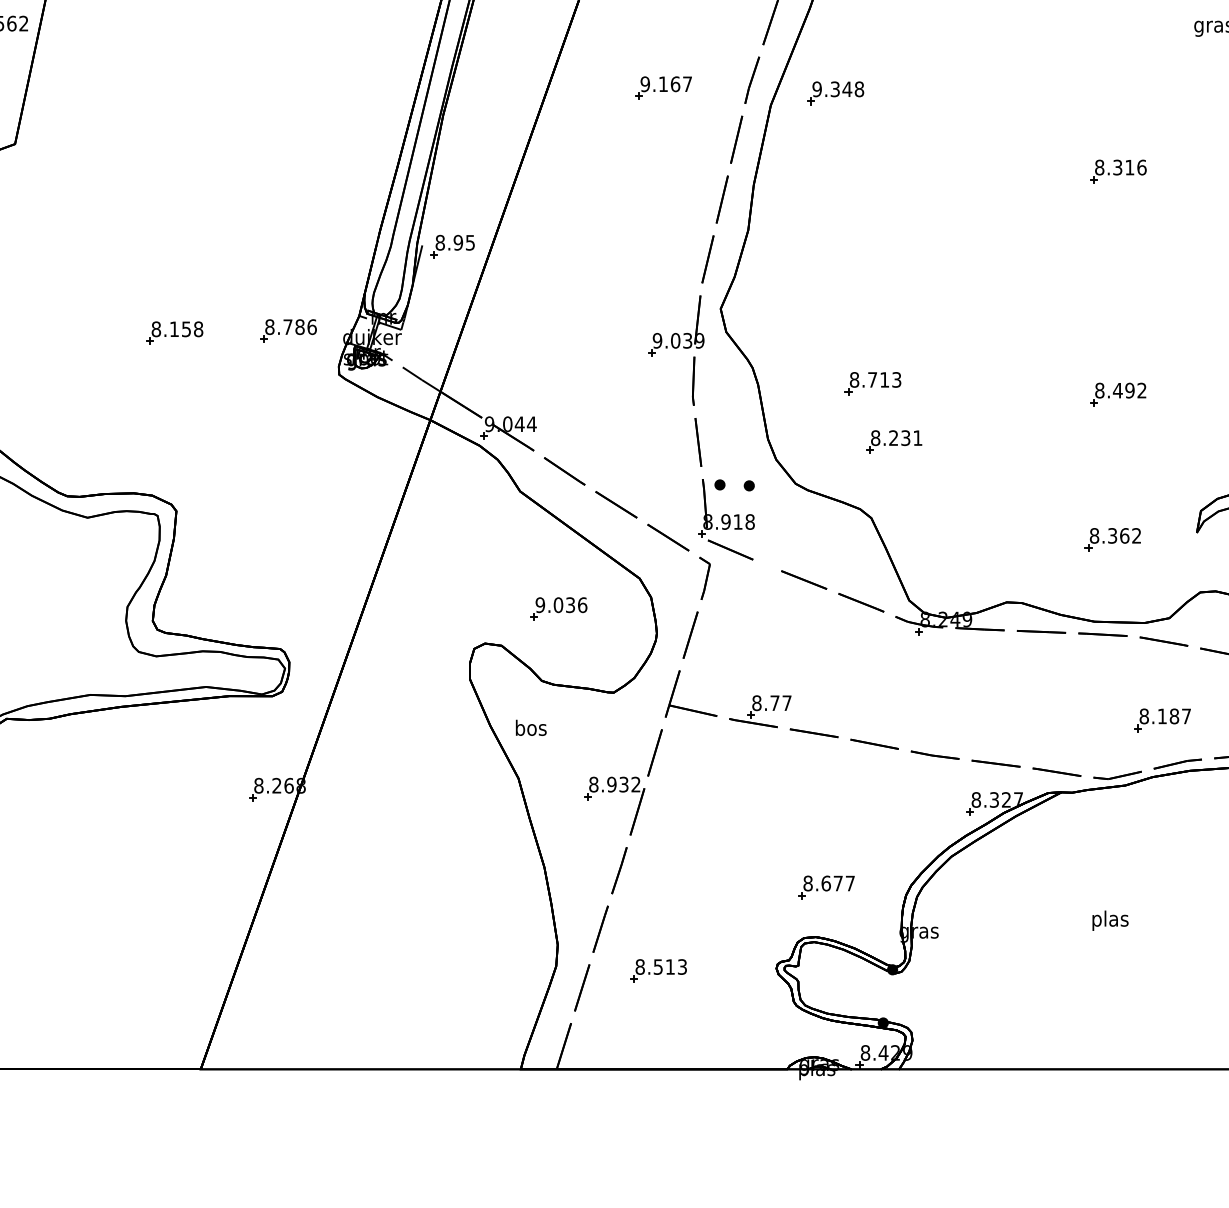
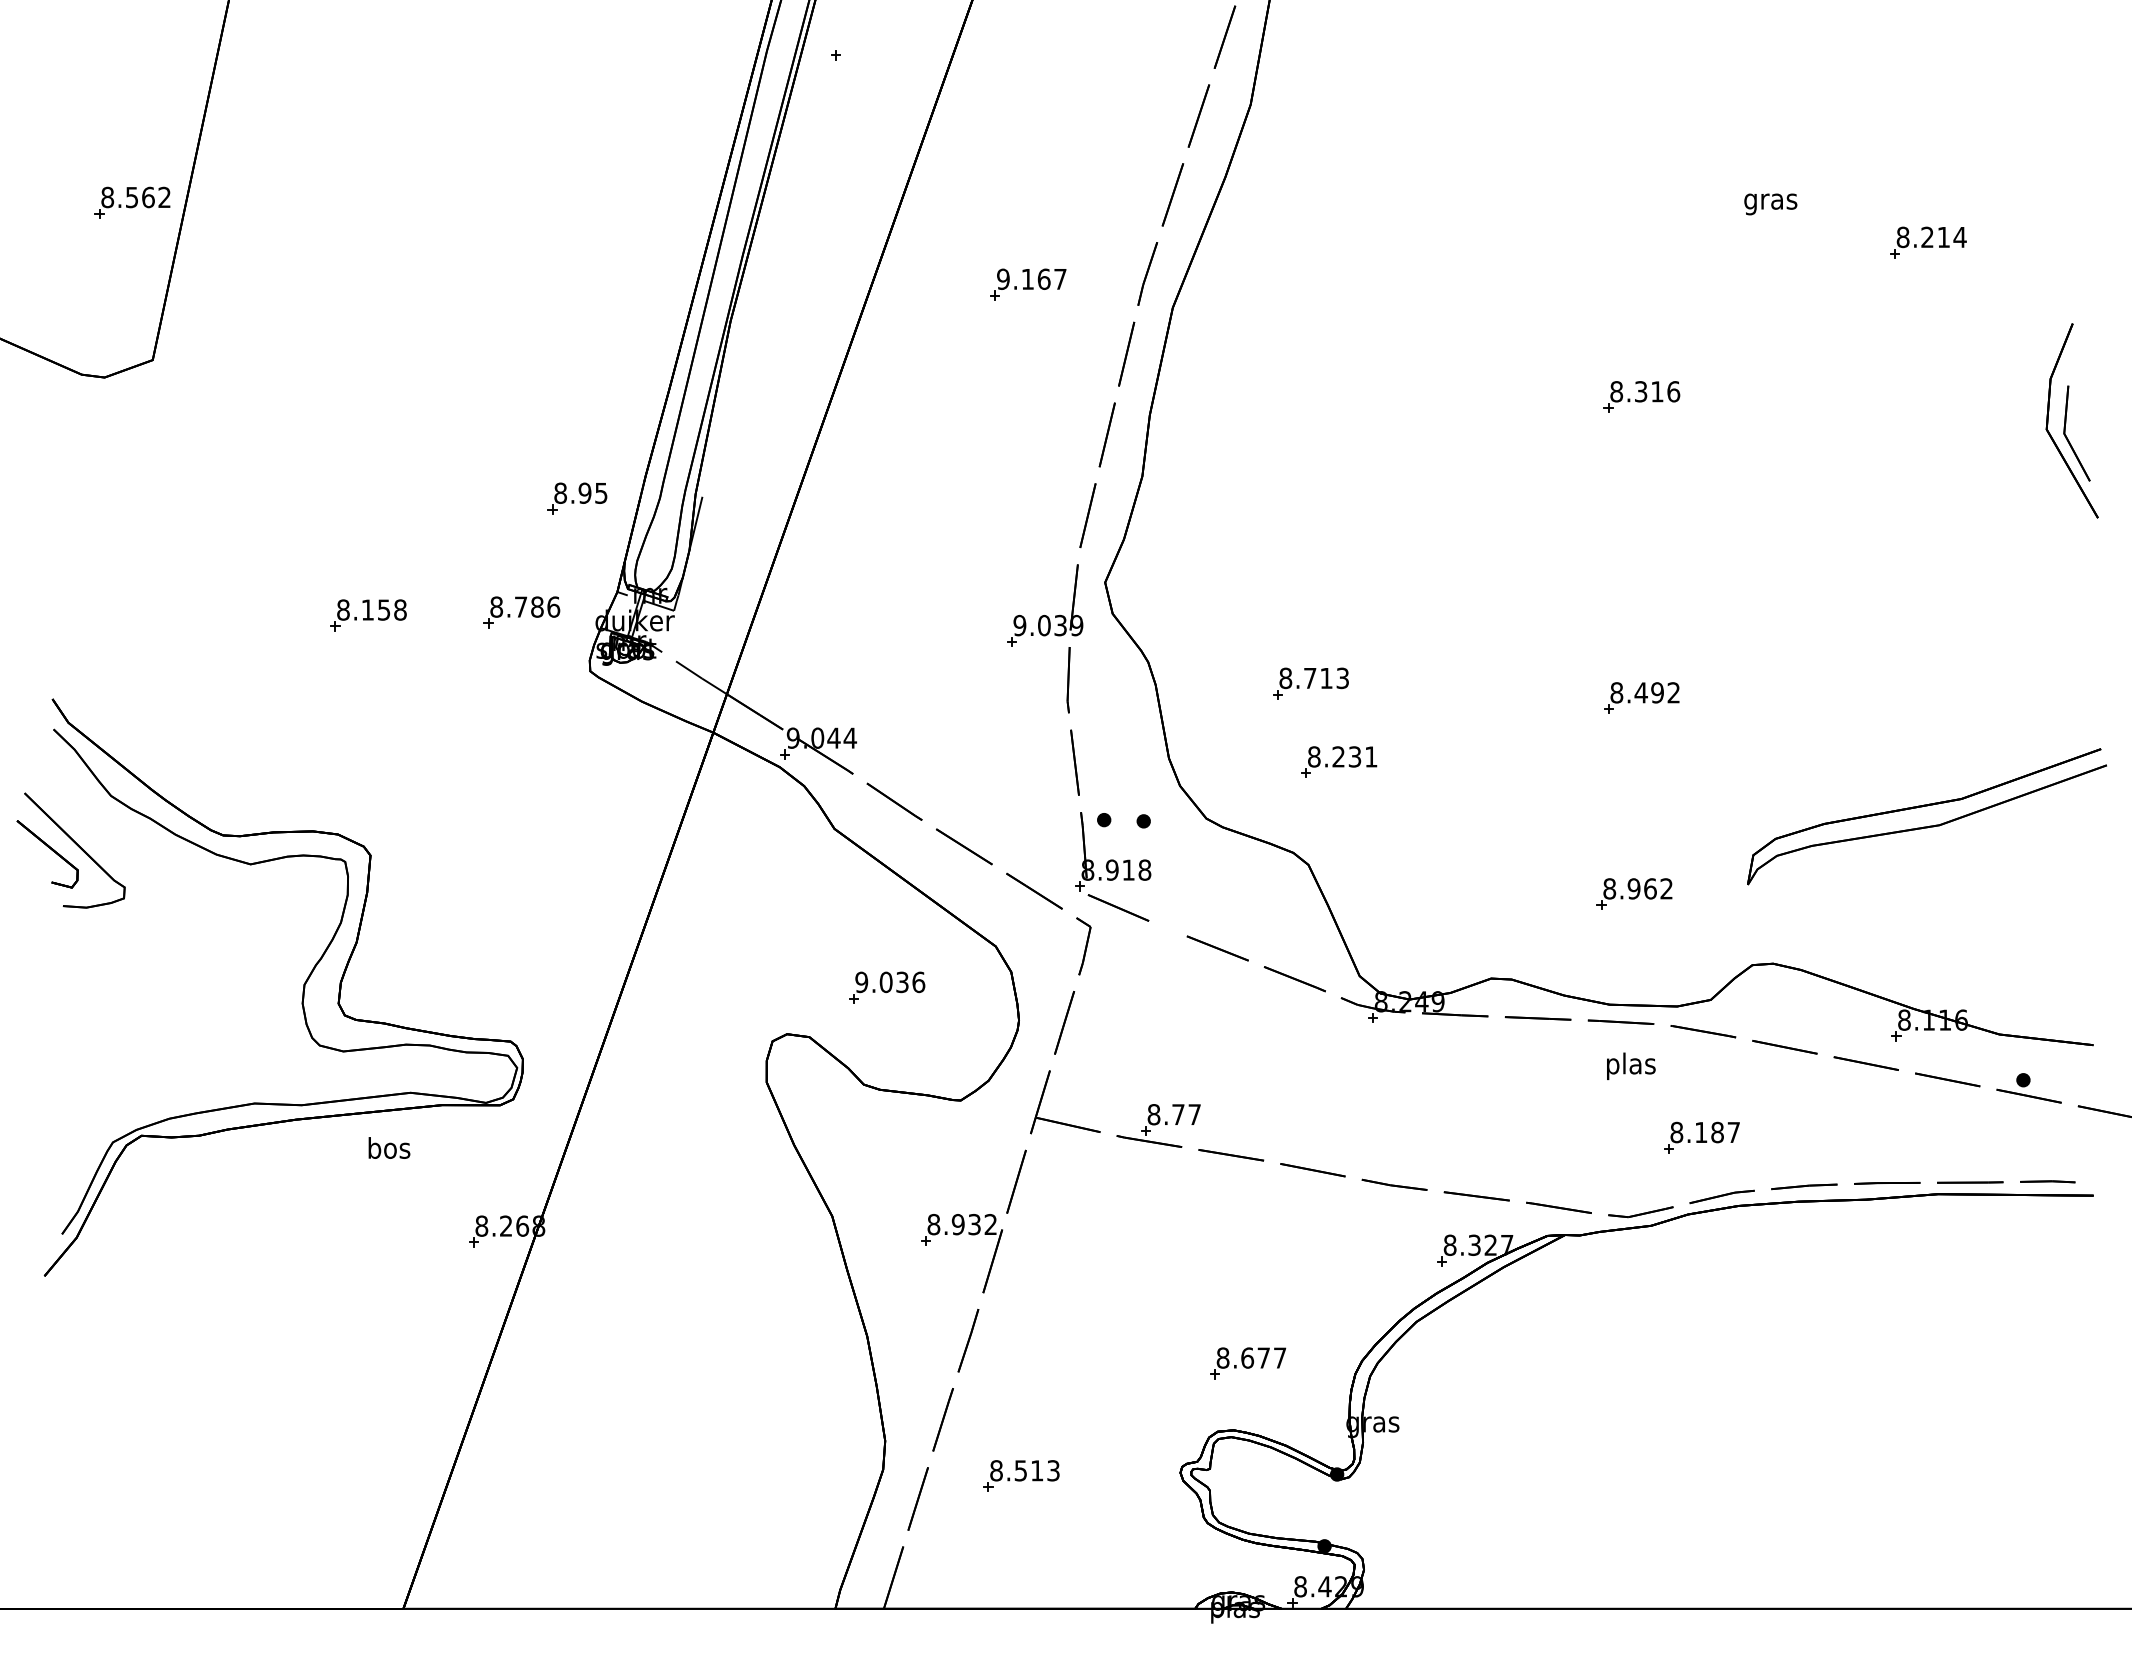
part: (835, 93) -> (1260, 291), removed
part: (452, 246) -> (577, 498), moved
text: (1112, 535) -> (1633, 888), 8.362 -> 8.962
text: (531, 727) -> (389, 1147), moved
text: (1110, 920) -> (1631, 1066), moved

